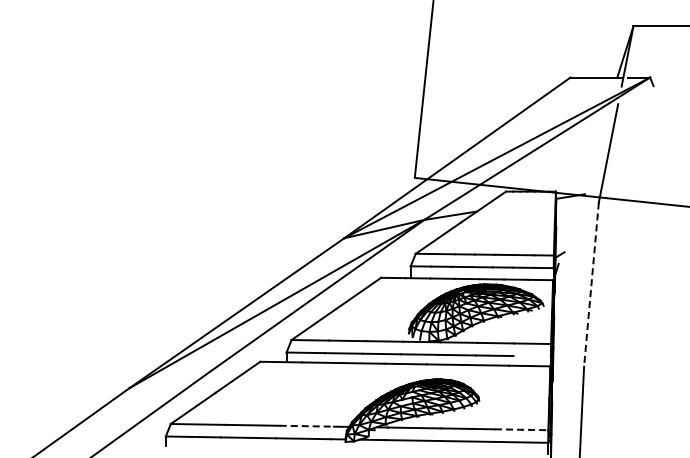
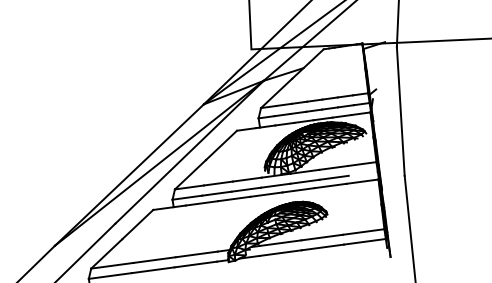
line: (591, 285) -> (400, 112), dashed -> solid
line: (307, 426) -> (197, 254), dashed -> solid
line: (521, 429) -> (363, 231), dashed -> solid

